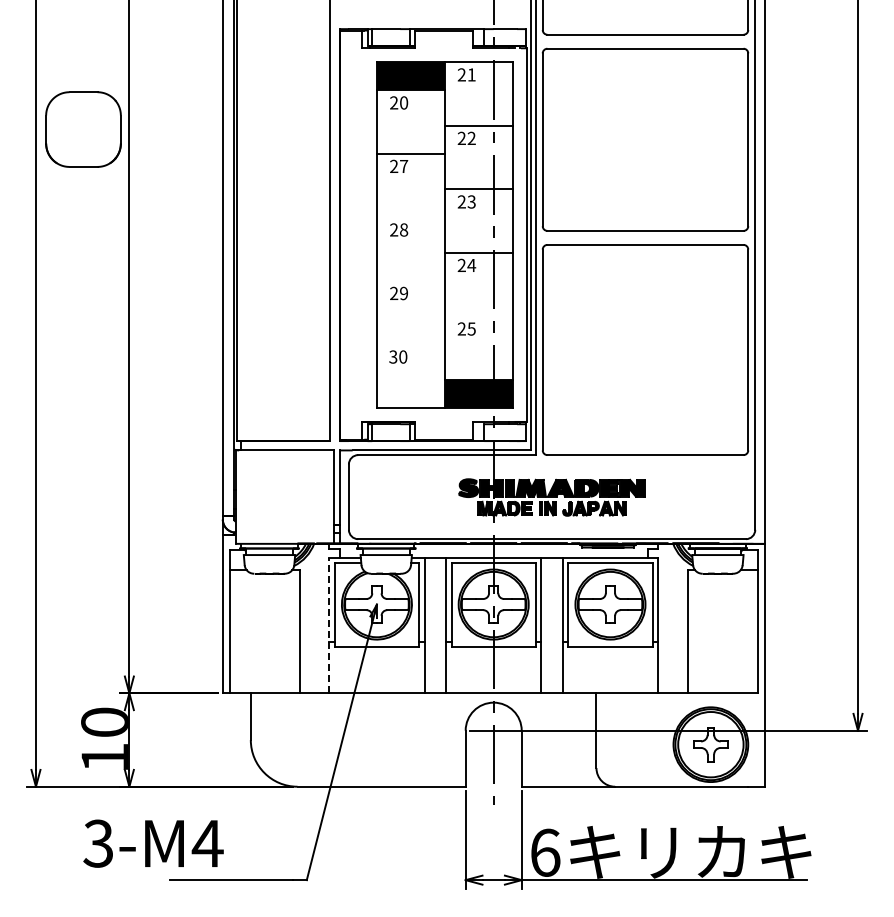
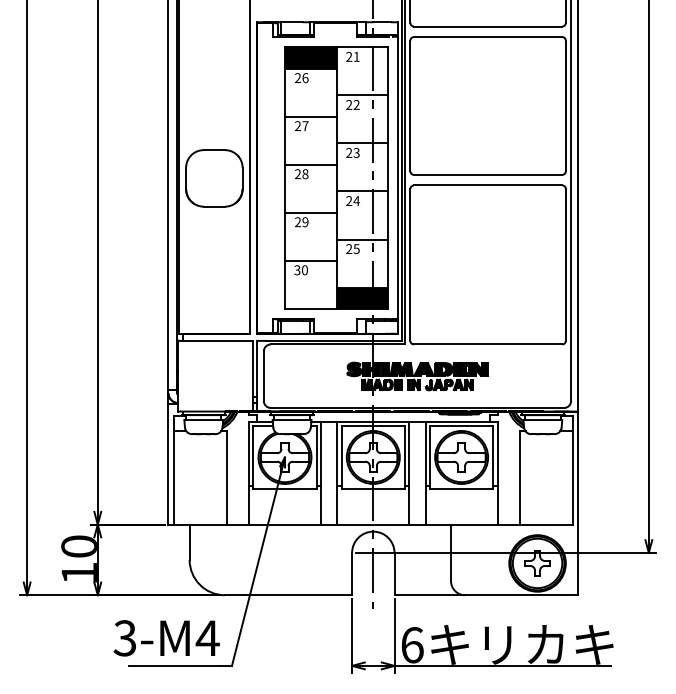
text: (404, 102) -> (305, 77), 20 -> 26
part: (83, 129) -> (214, 178), moved
line: (411, 217) -> (311, 164), added
line: (411, 280) -> (311, 212), added
line: (478, 316) -> (361, 239), added
line: (411, 344) -> (311, 260), added
line: (329, 625) -> (249, 473), dashed -> solid
text: (153, 843) -> (166, 638), moved

